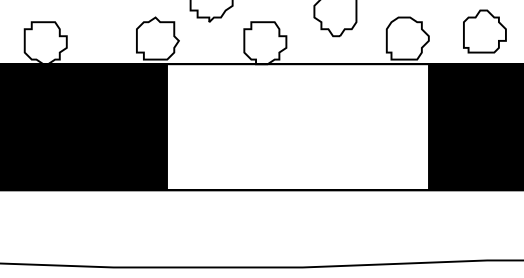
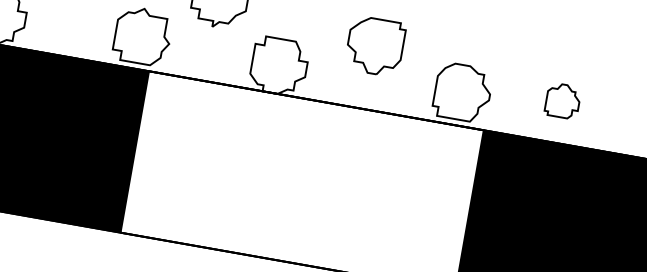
part: (484, 31) -> (562, 100), size x0.6

